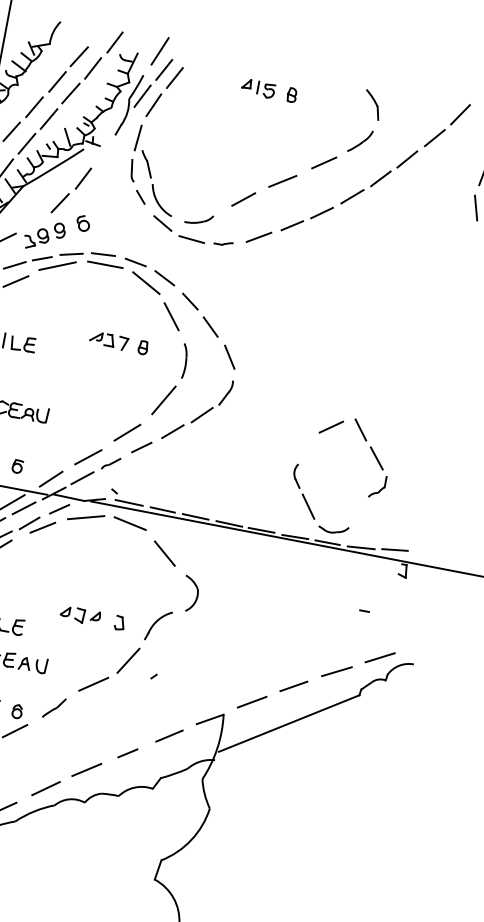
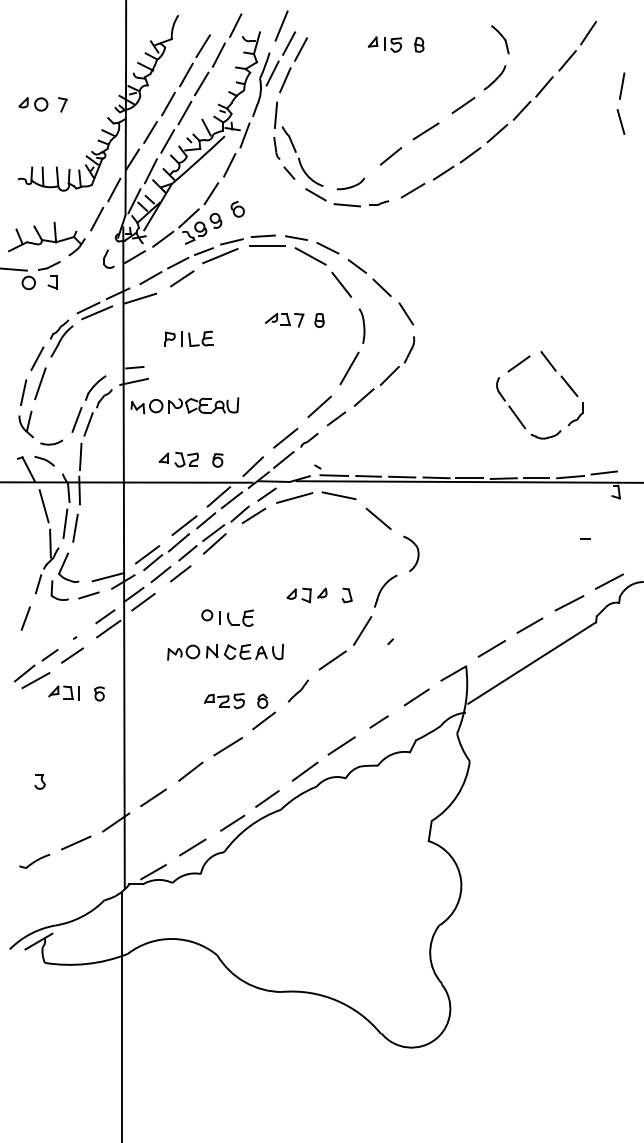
line: (103, 152) -> (244, 135), added
line: (33, 223) -> (188, 218), added
part: (309, 504) -> (517, 415), moved

